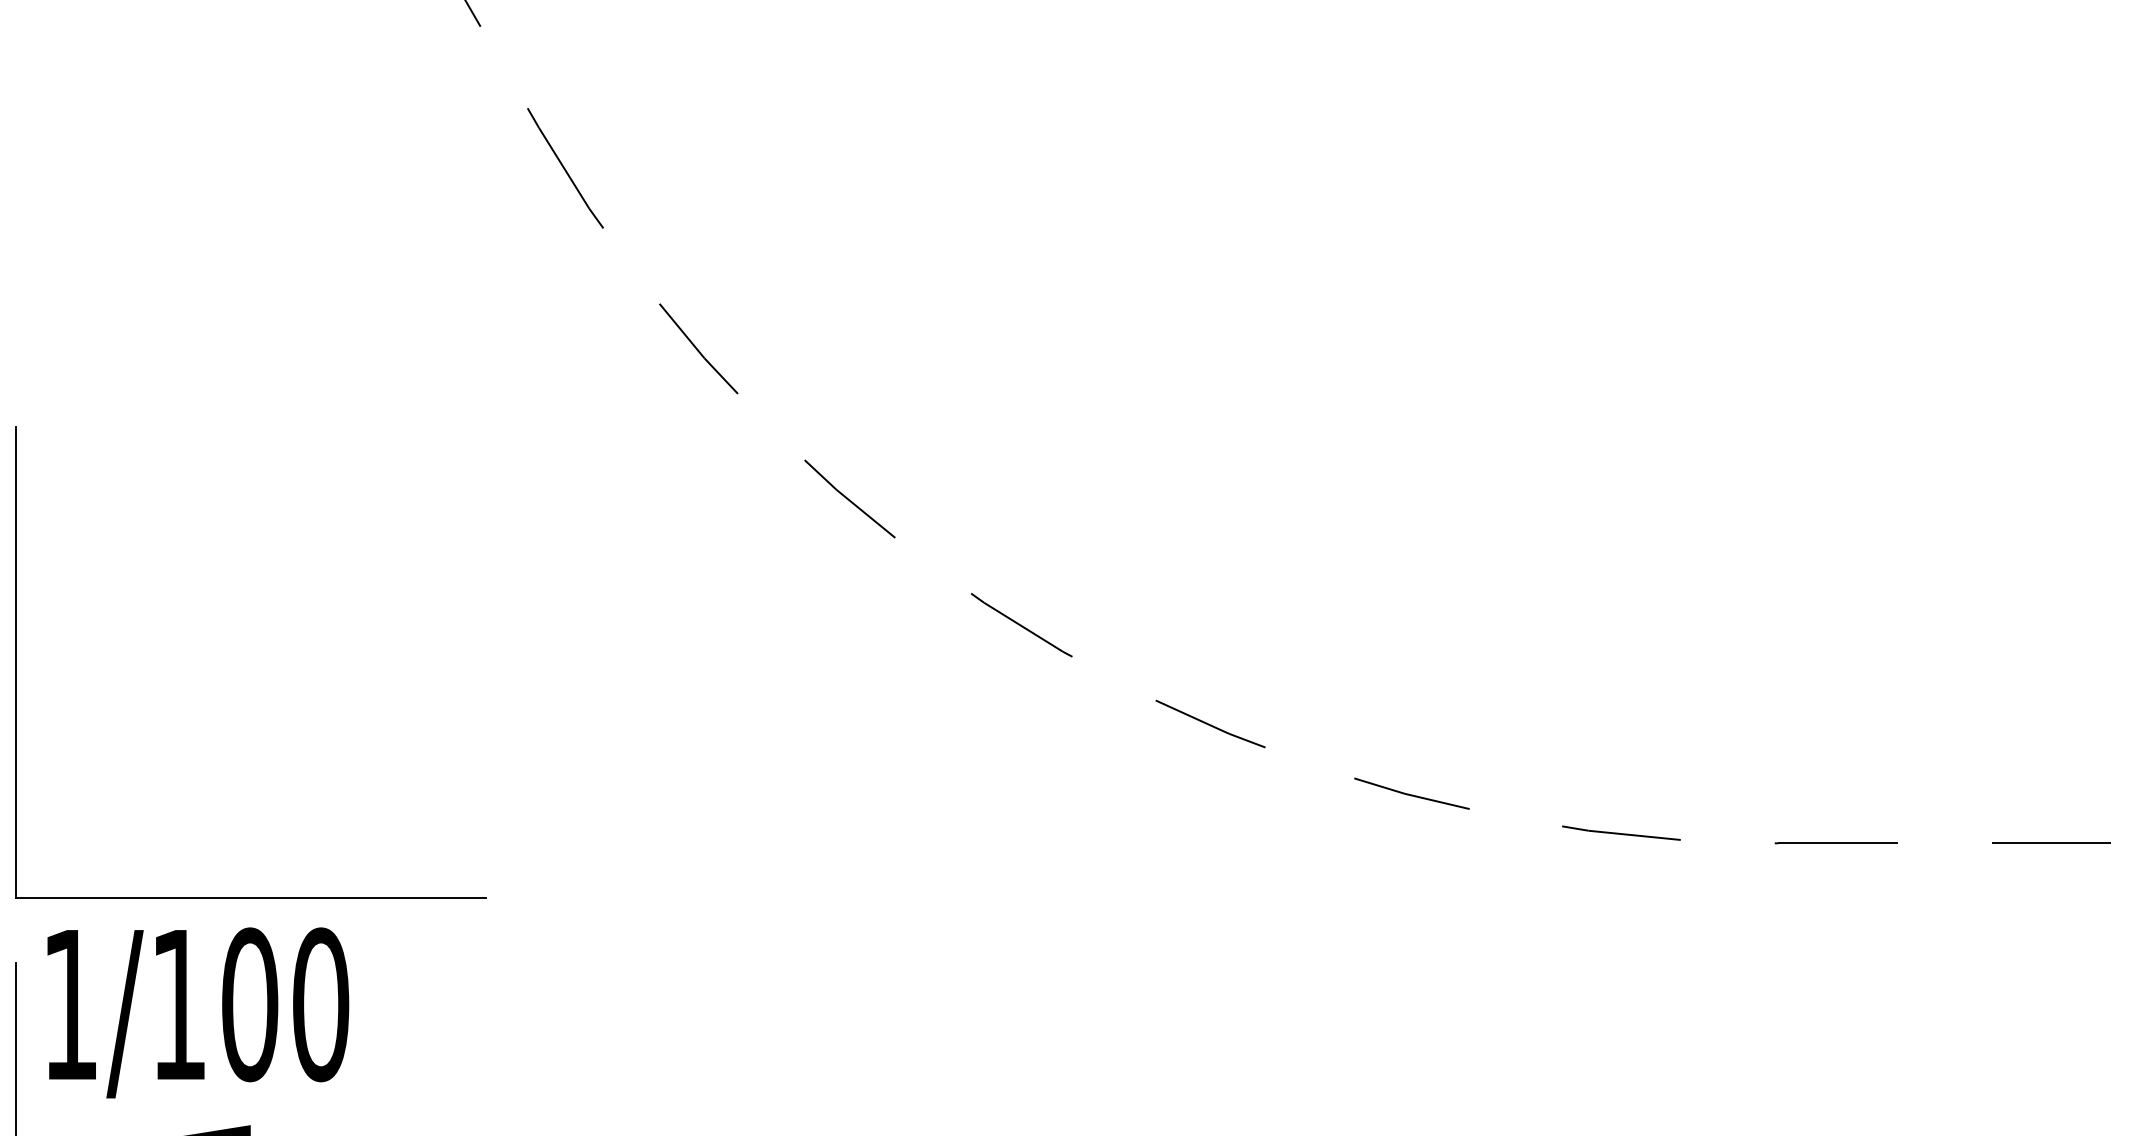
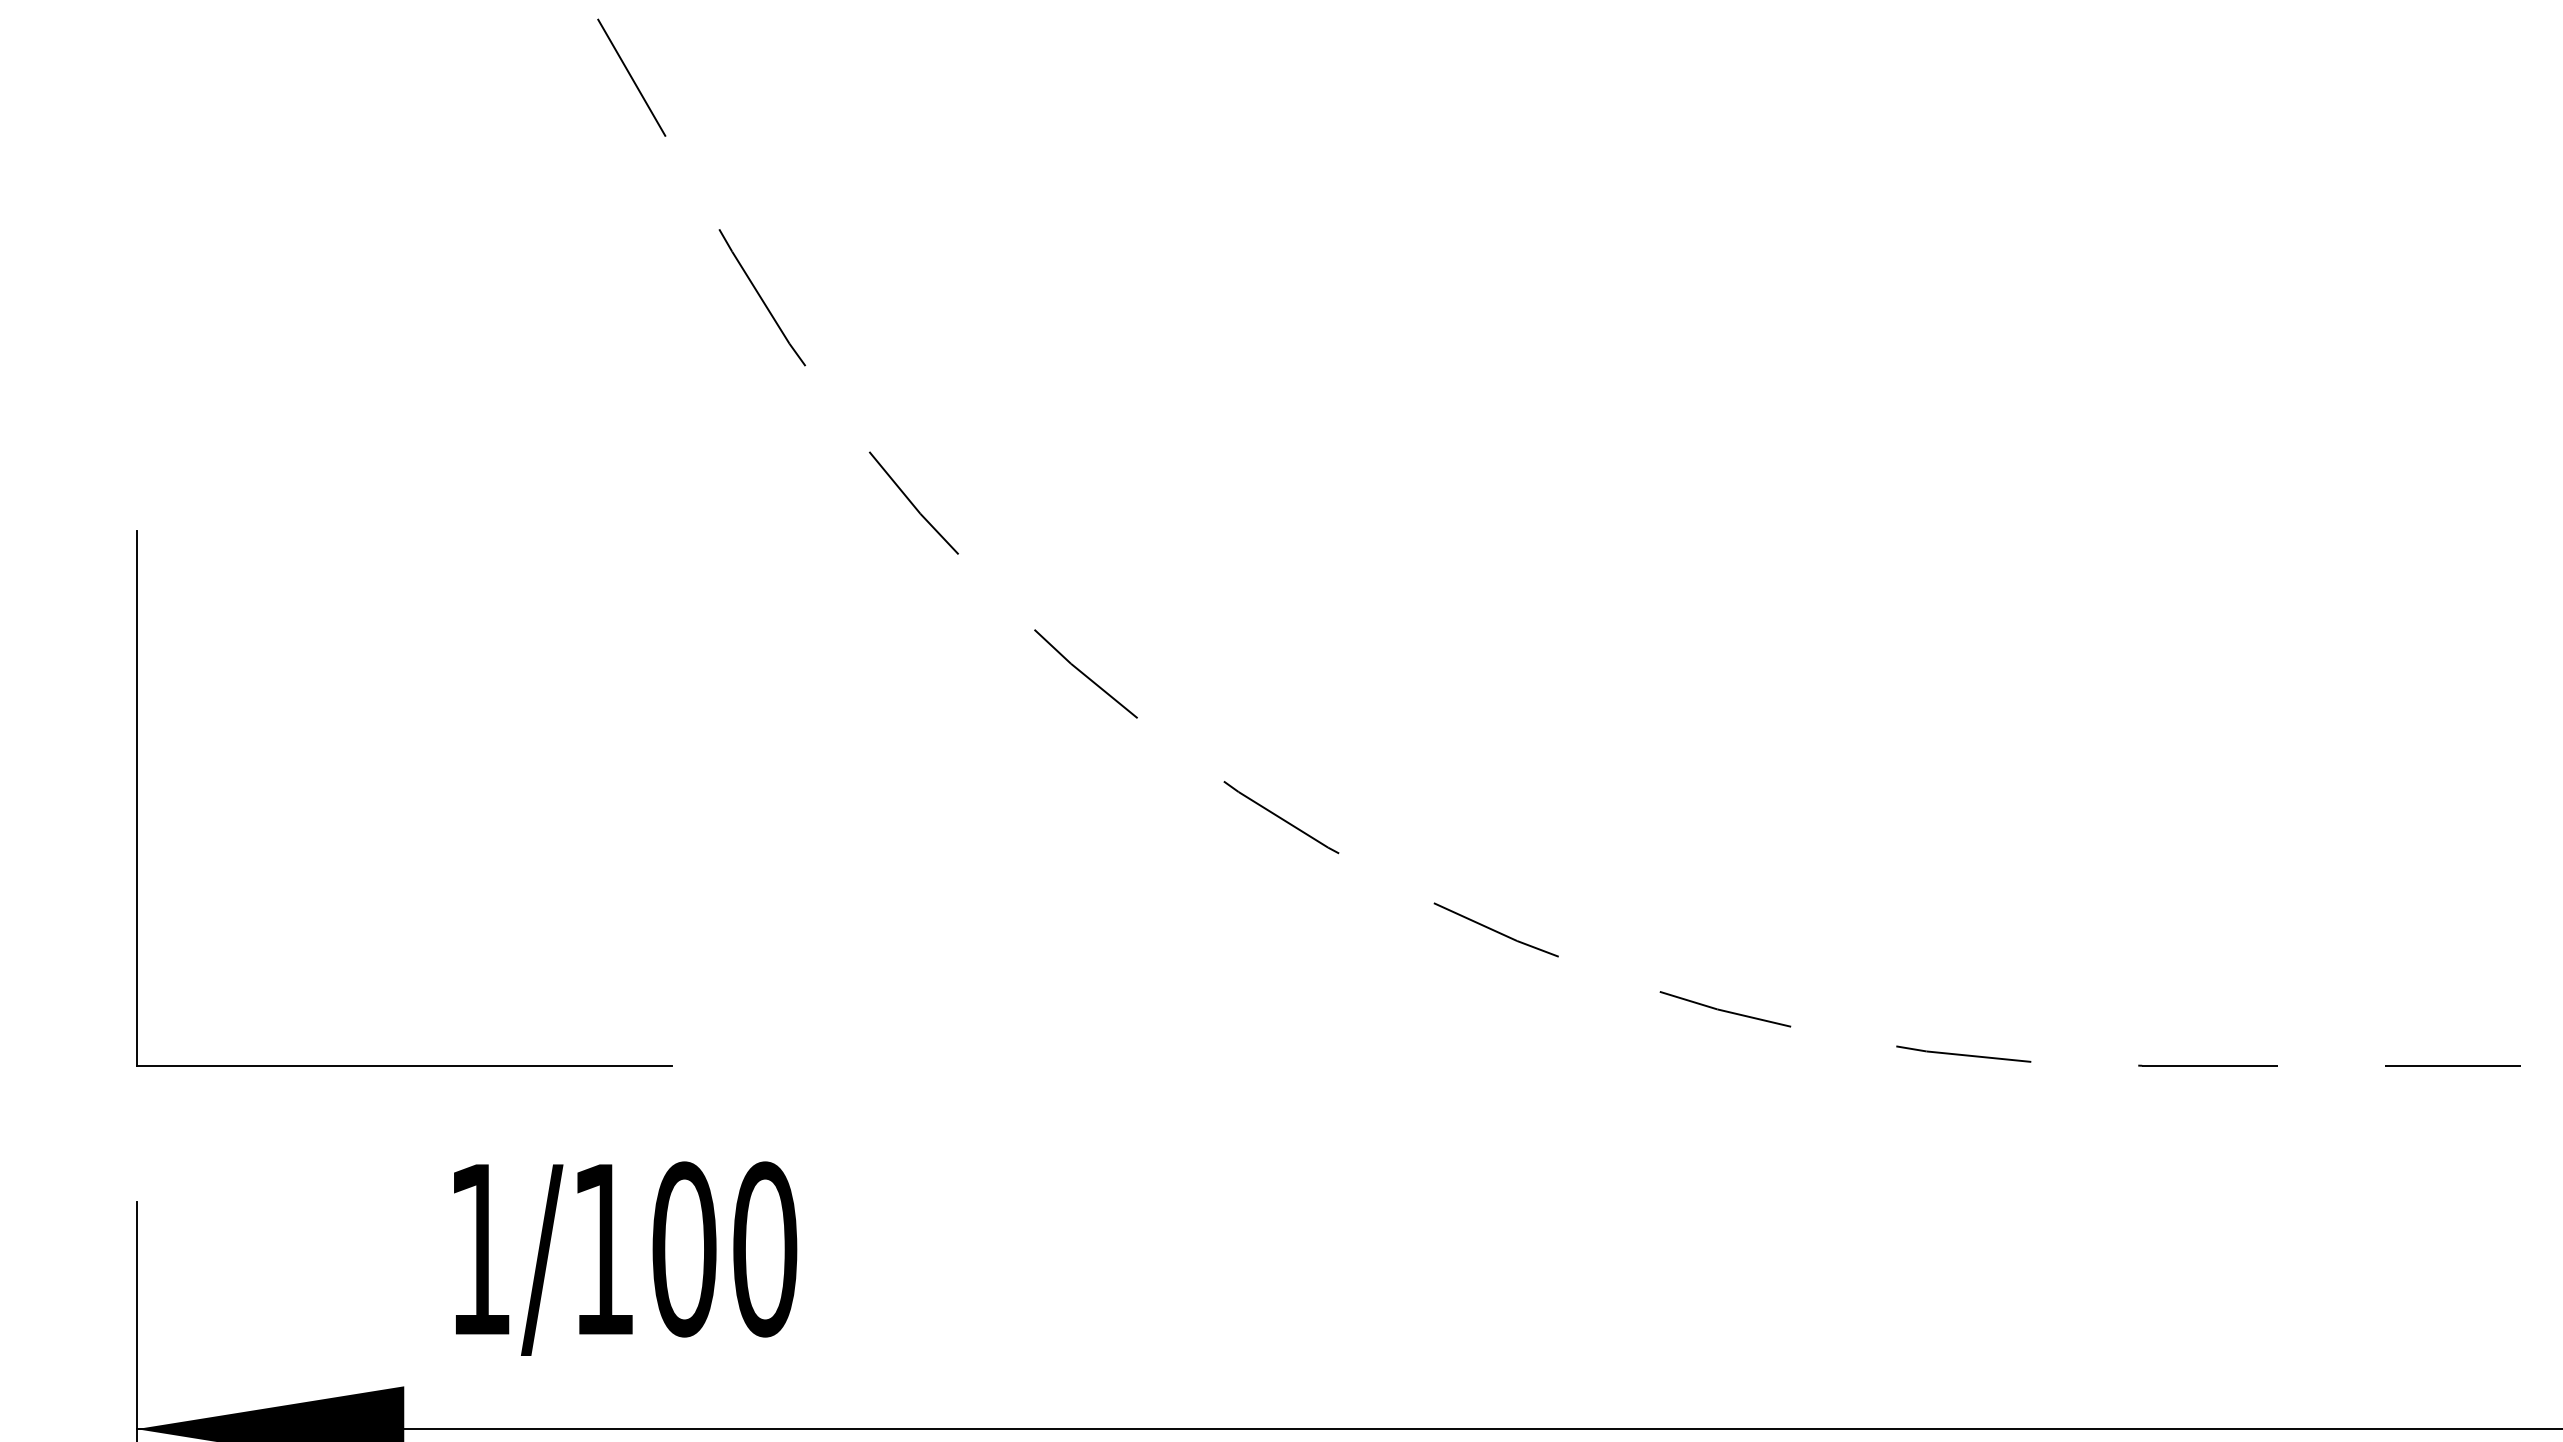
part: (16, 662) -> (137, 798), moved
text: (198, 1012) -> (625, 1258), moved

